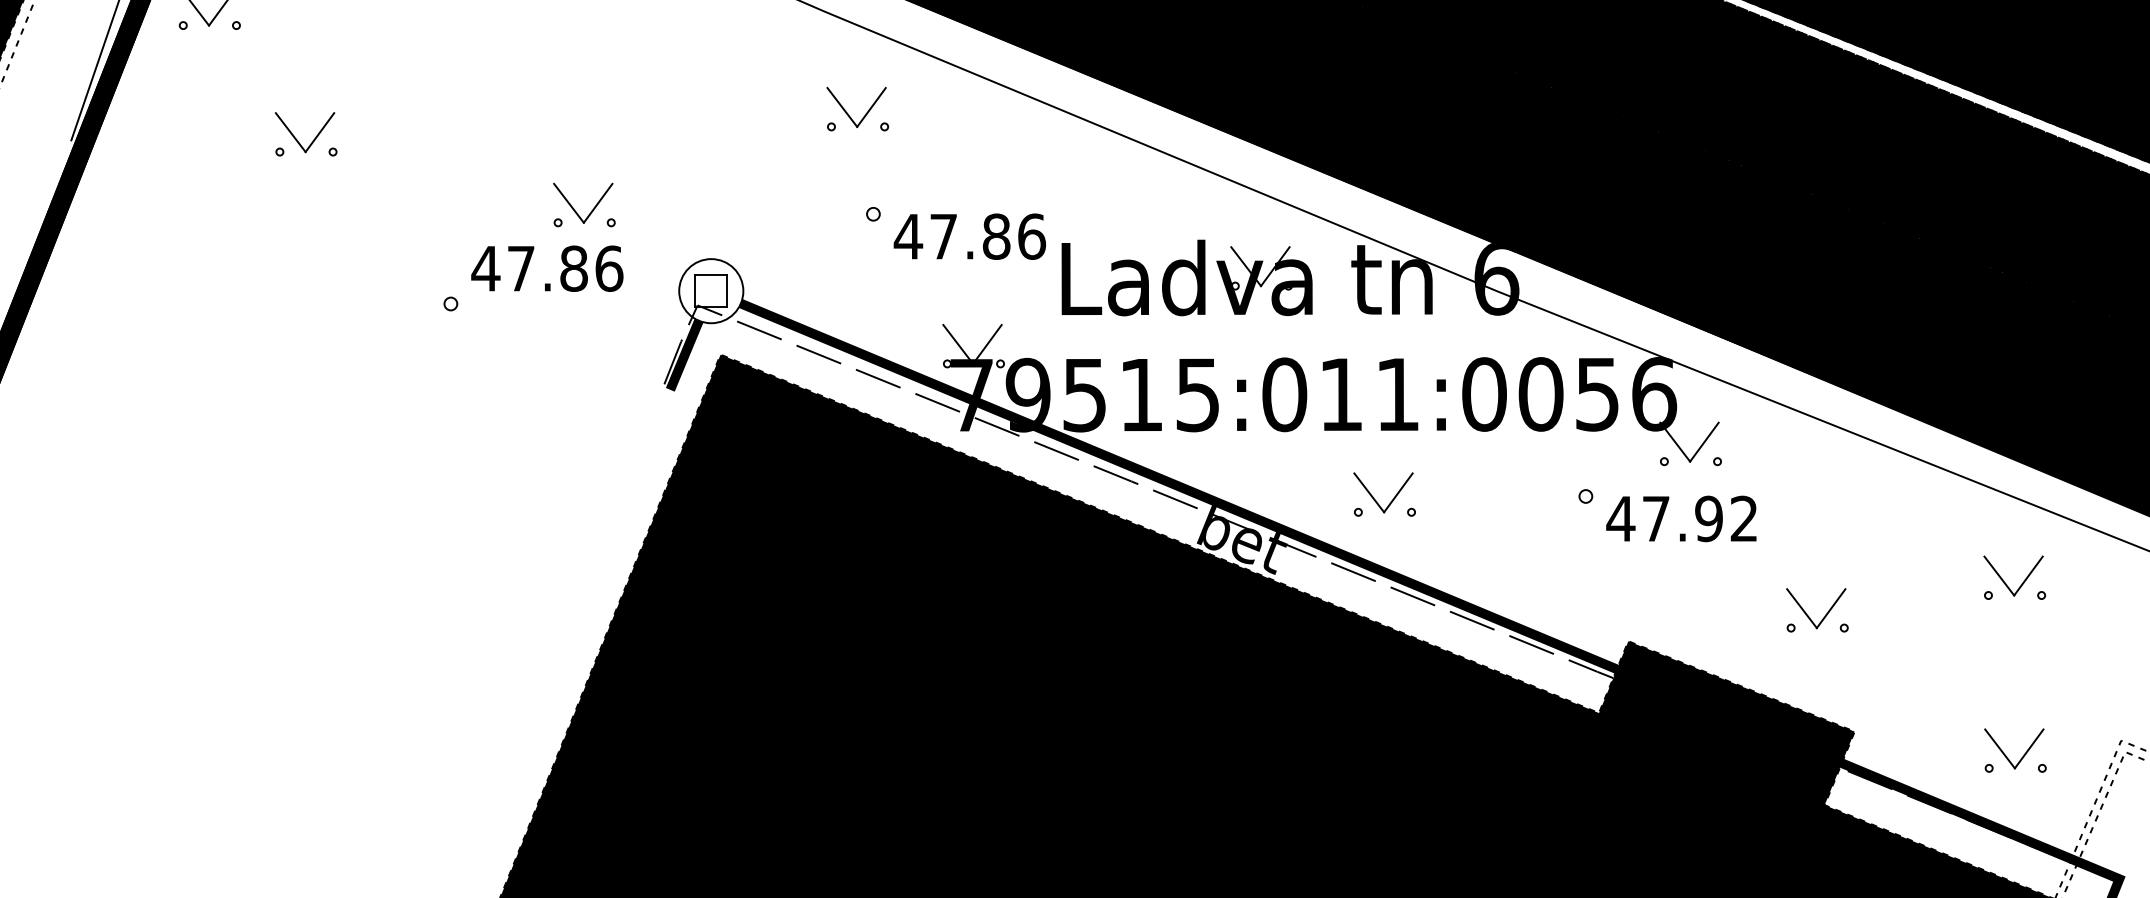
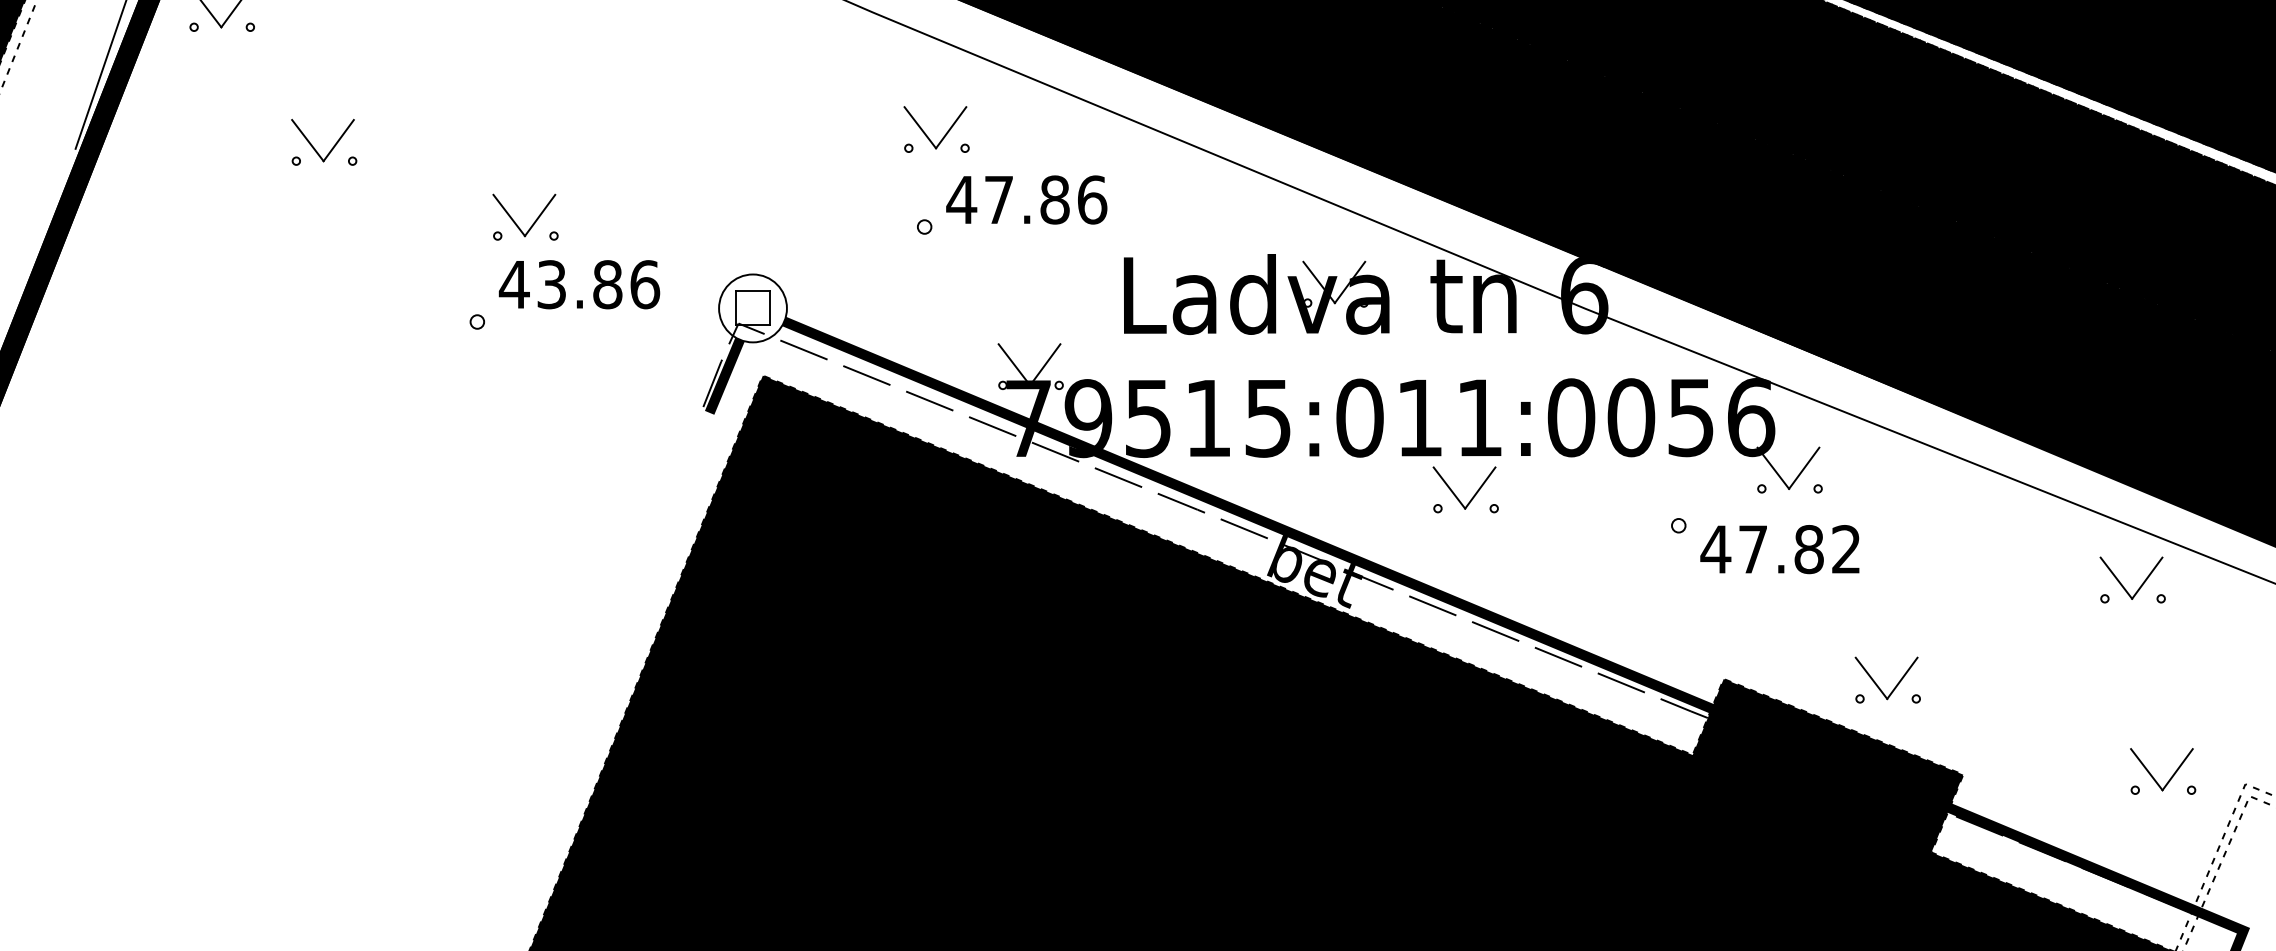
part: (865, 113) -> (944, 134), moved
part: (591, 210) -> (533, 223), moved
text: (969, 236) -> (1026, 199), moved
text: (521, 268) -> (552, 284), 47.86 -> 43.86
part: (1391, 500) -> (1473, 496), moved
text: (1708, 518) -> (1808, 549), 47.92 -> 47.82
part: (2021, 583) -> (2139, 586), moved
part: (1824, 615) -> (1895, 685), moved
part: (2023, 754) -> (2171, 775), moved

